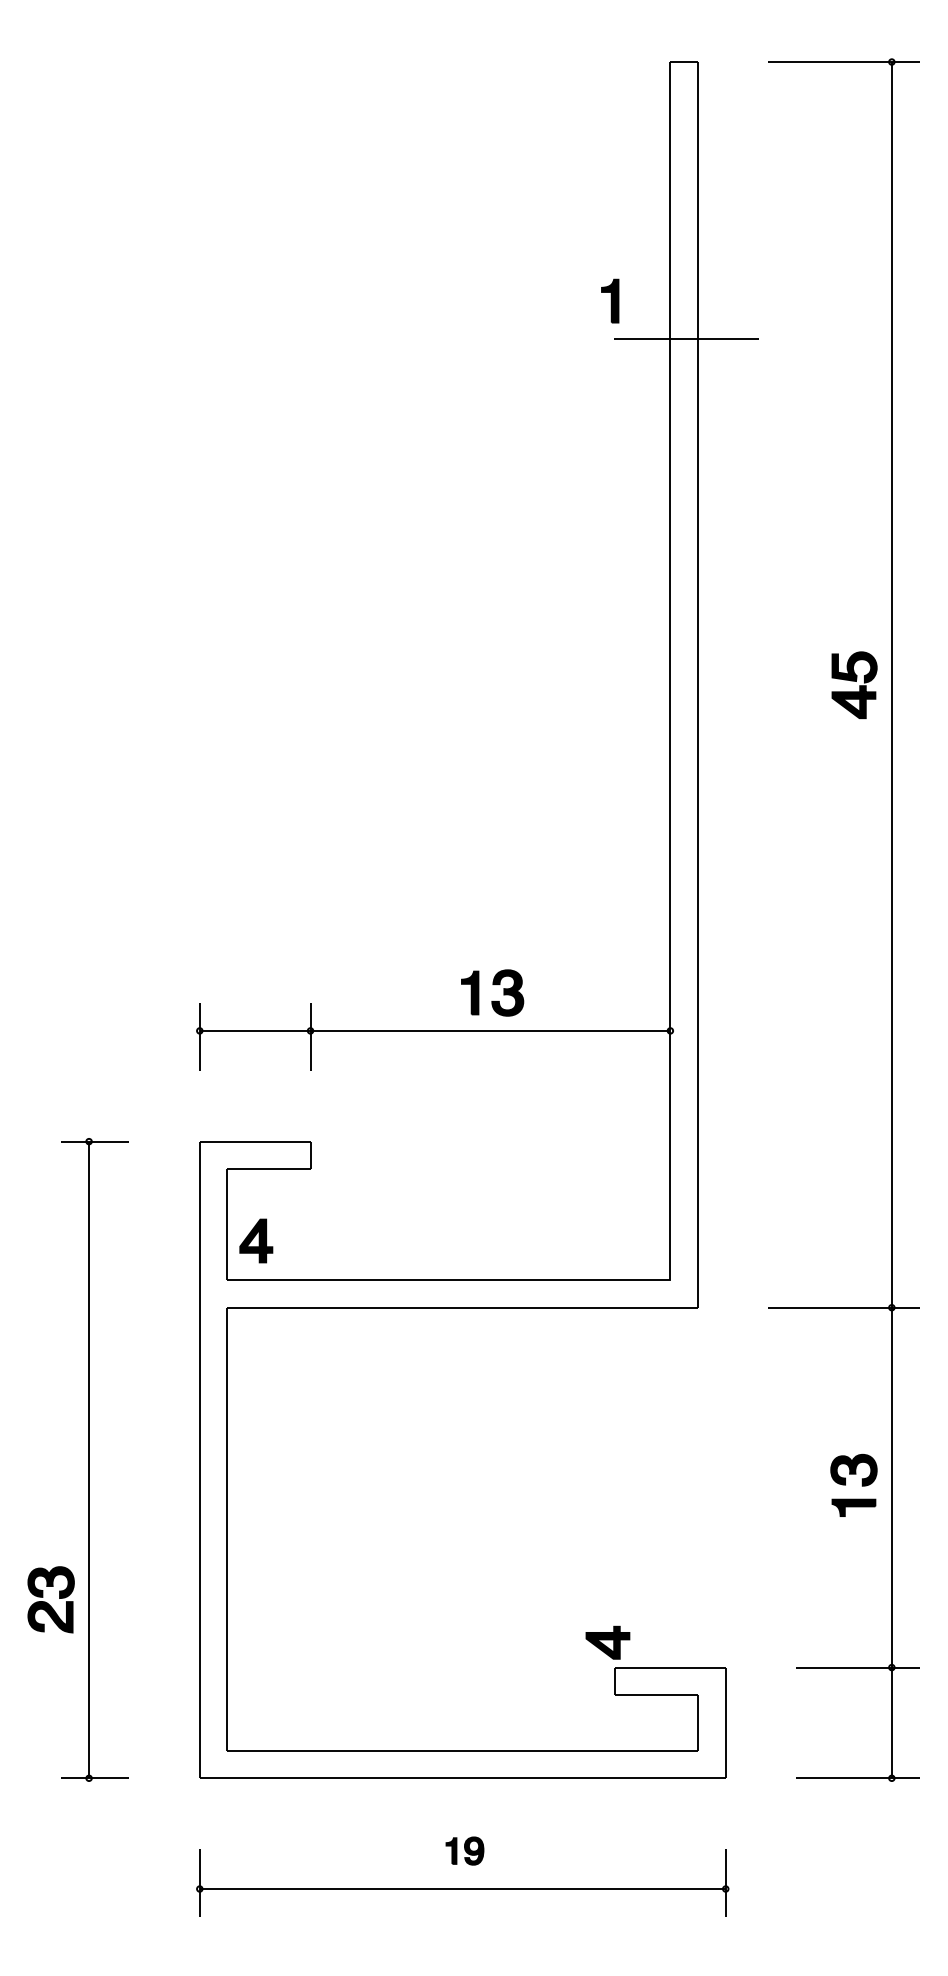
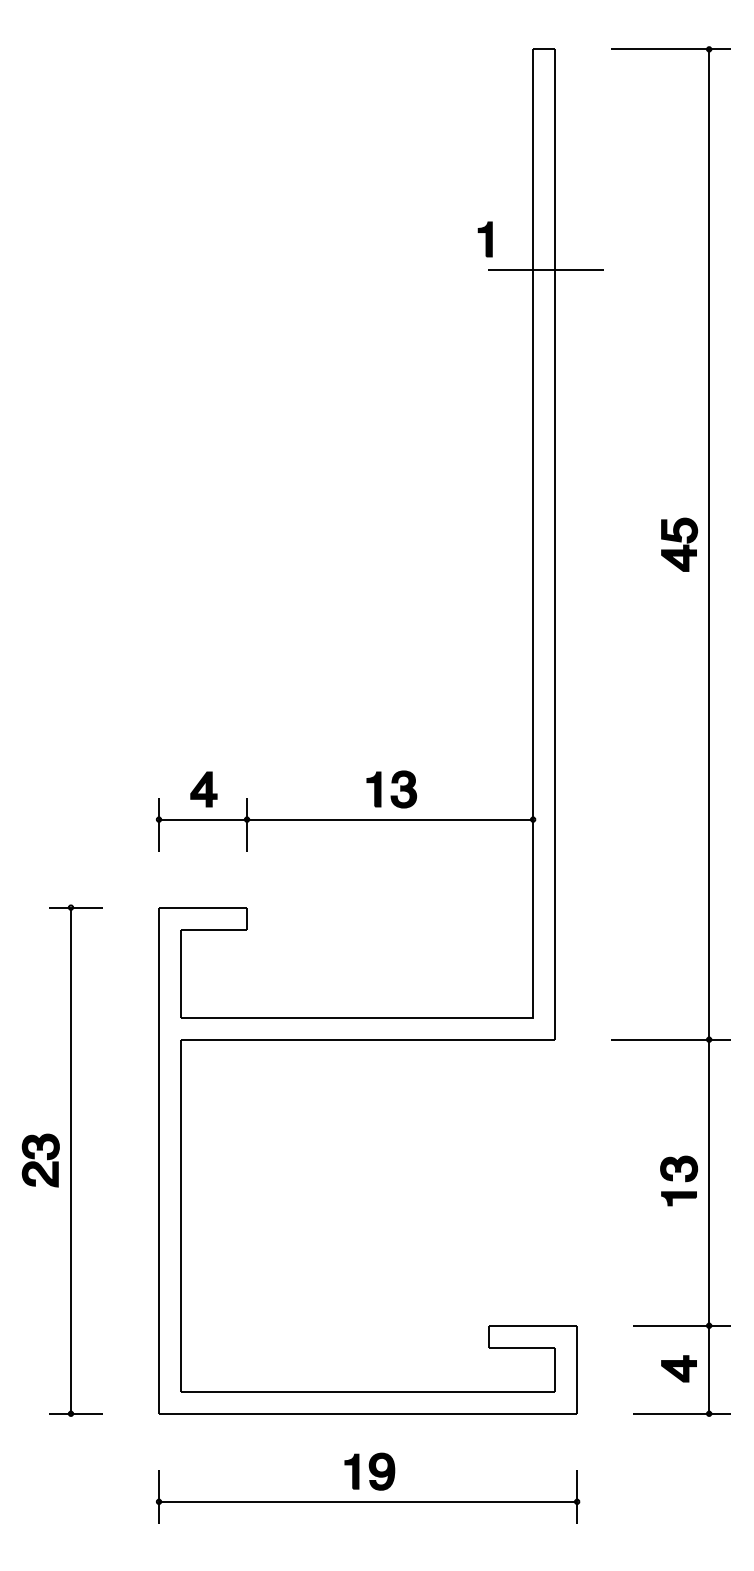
part: (256, 1240) -> (204, 789), moved
part: (50, 1599) -> (40, 1160), moved
part: (607, 1642) -> (678, 1368), moved
part: (464, 1850) -> (369, 1471), size x1.67

